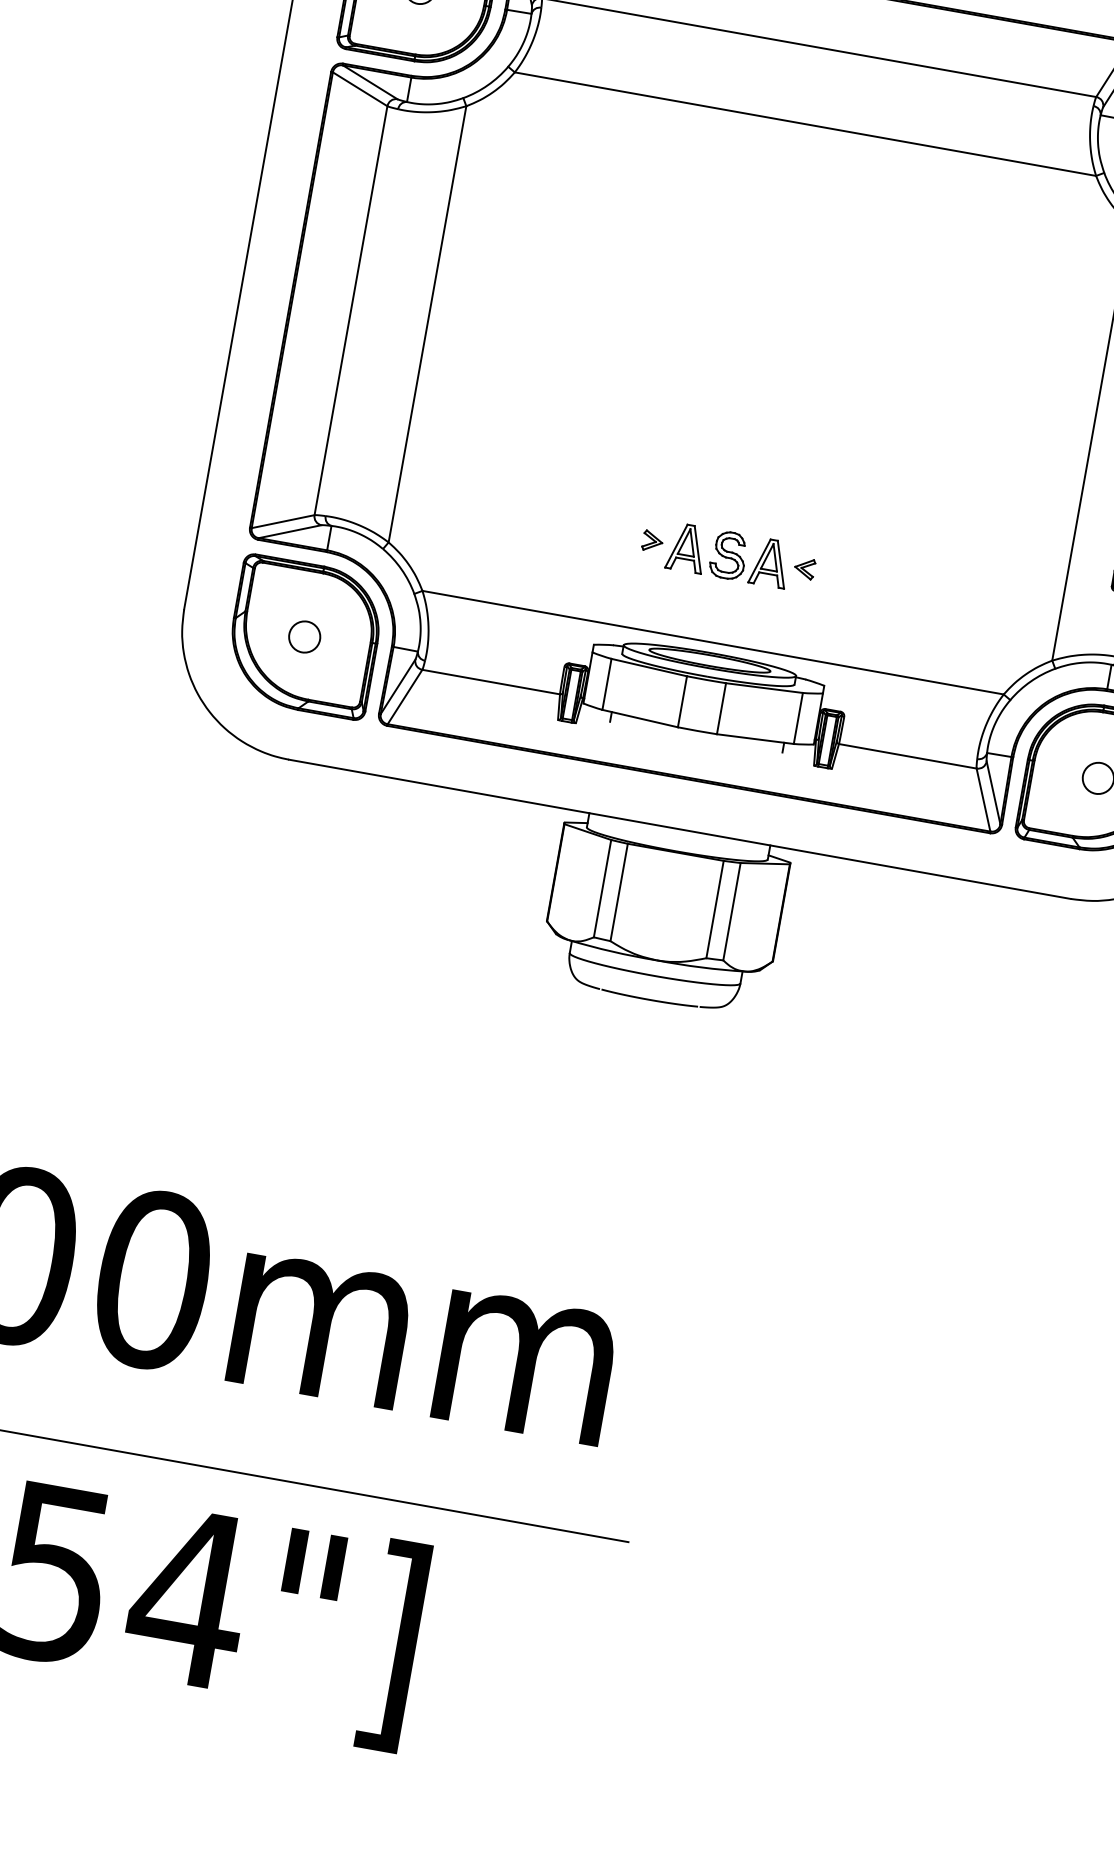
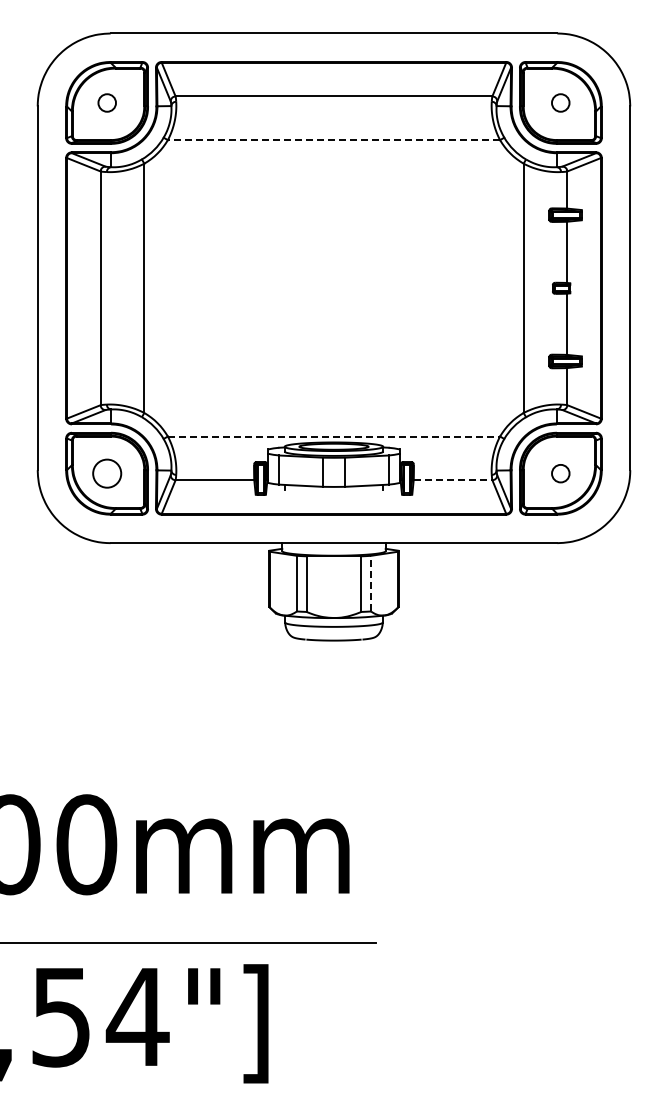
line: (804, 124) -> (333, 140), solid -> dashed
part: (727, 555) -> (333, 386), removed
circle: (303, 636) -> (106, 473), size x1.6
line: (714, 642) -> (334, 436), solid -> dashed
line: (908, 756) -> (453, 480), solid -> dashed
line: (731, 911) -> (370, 583), solid -> dashed

